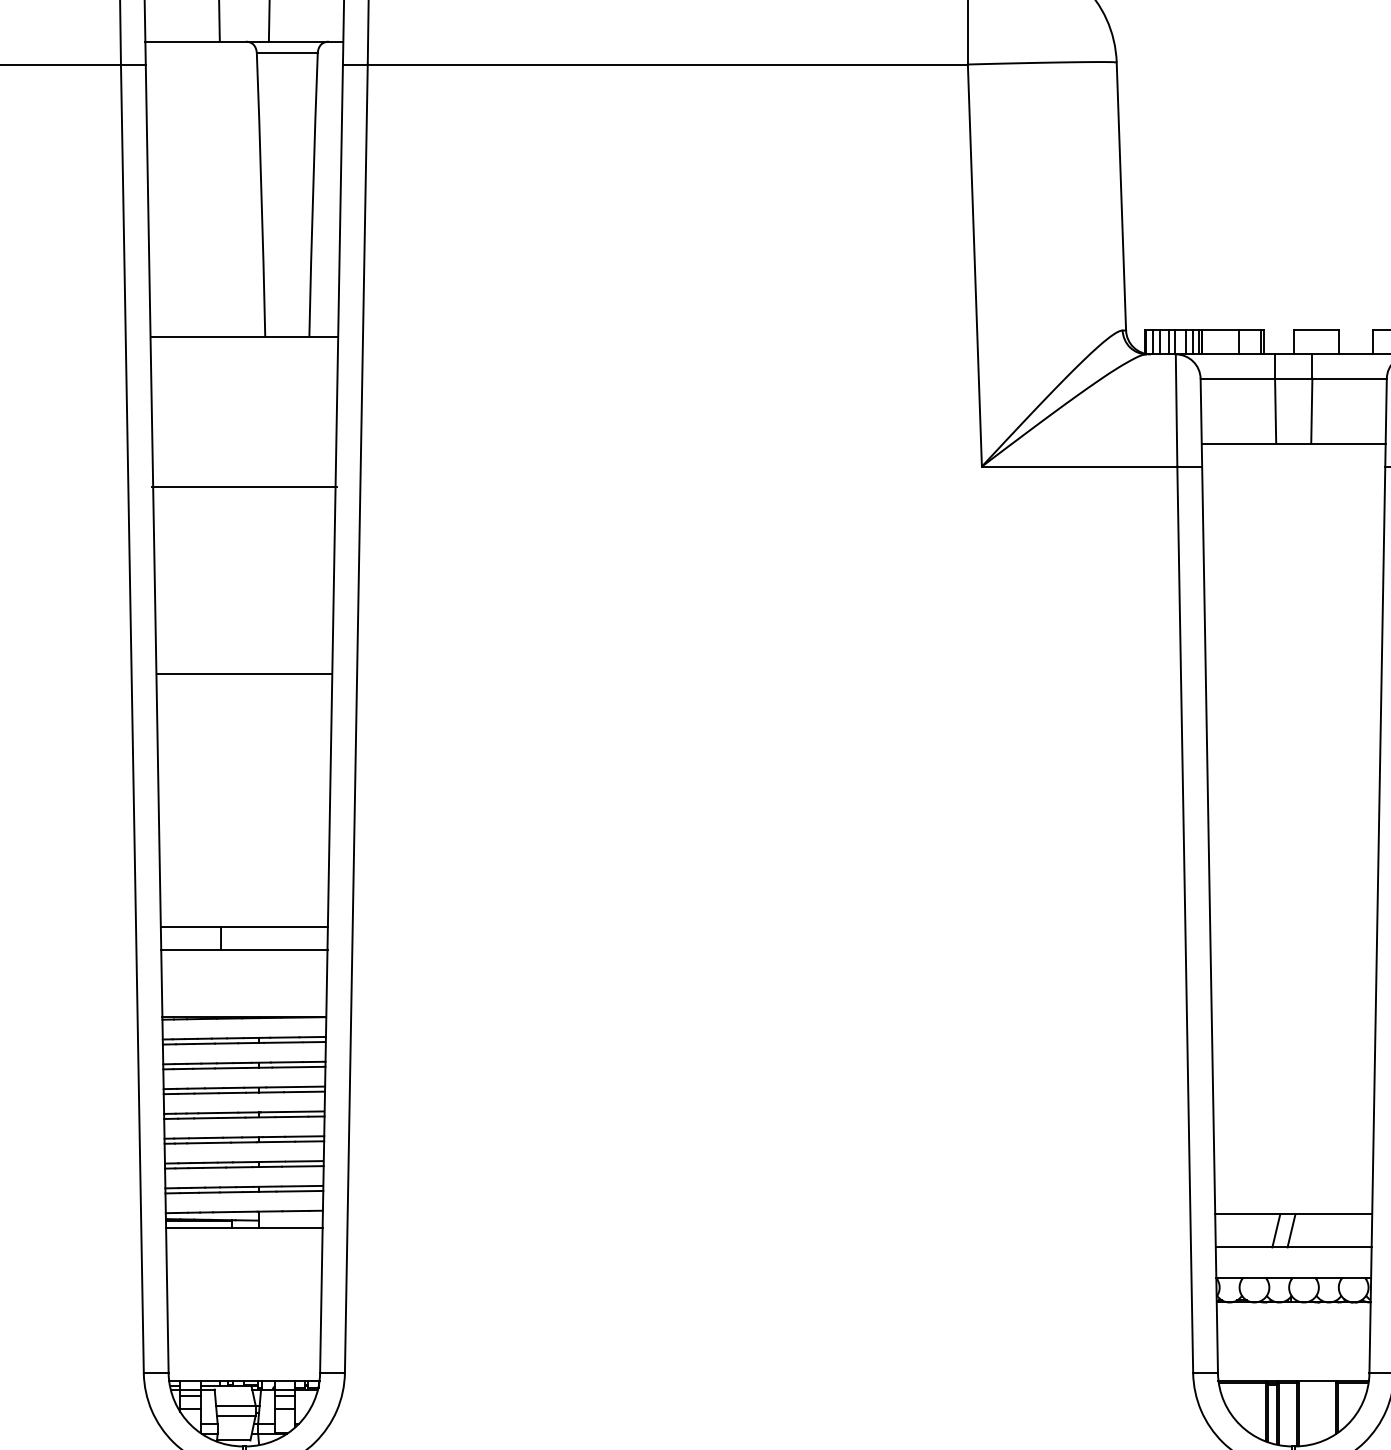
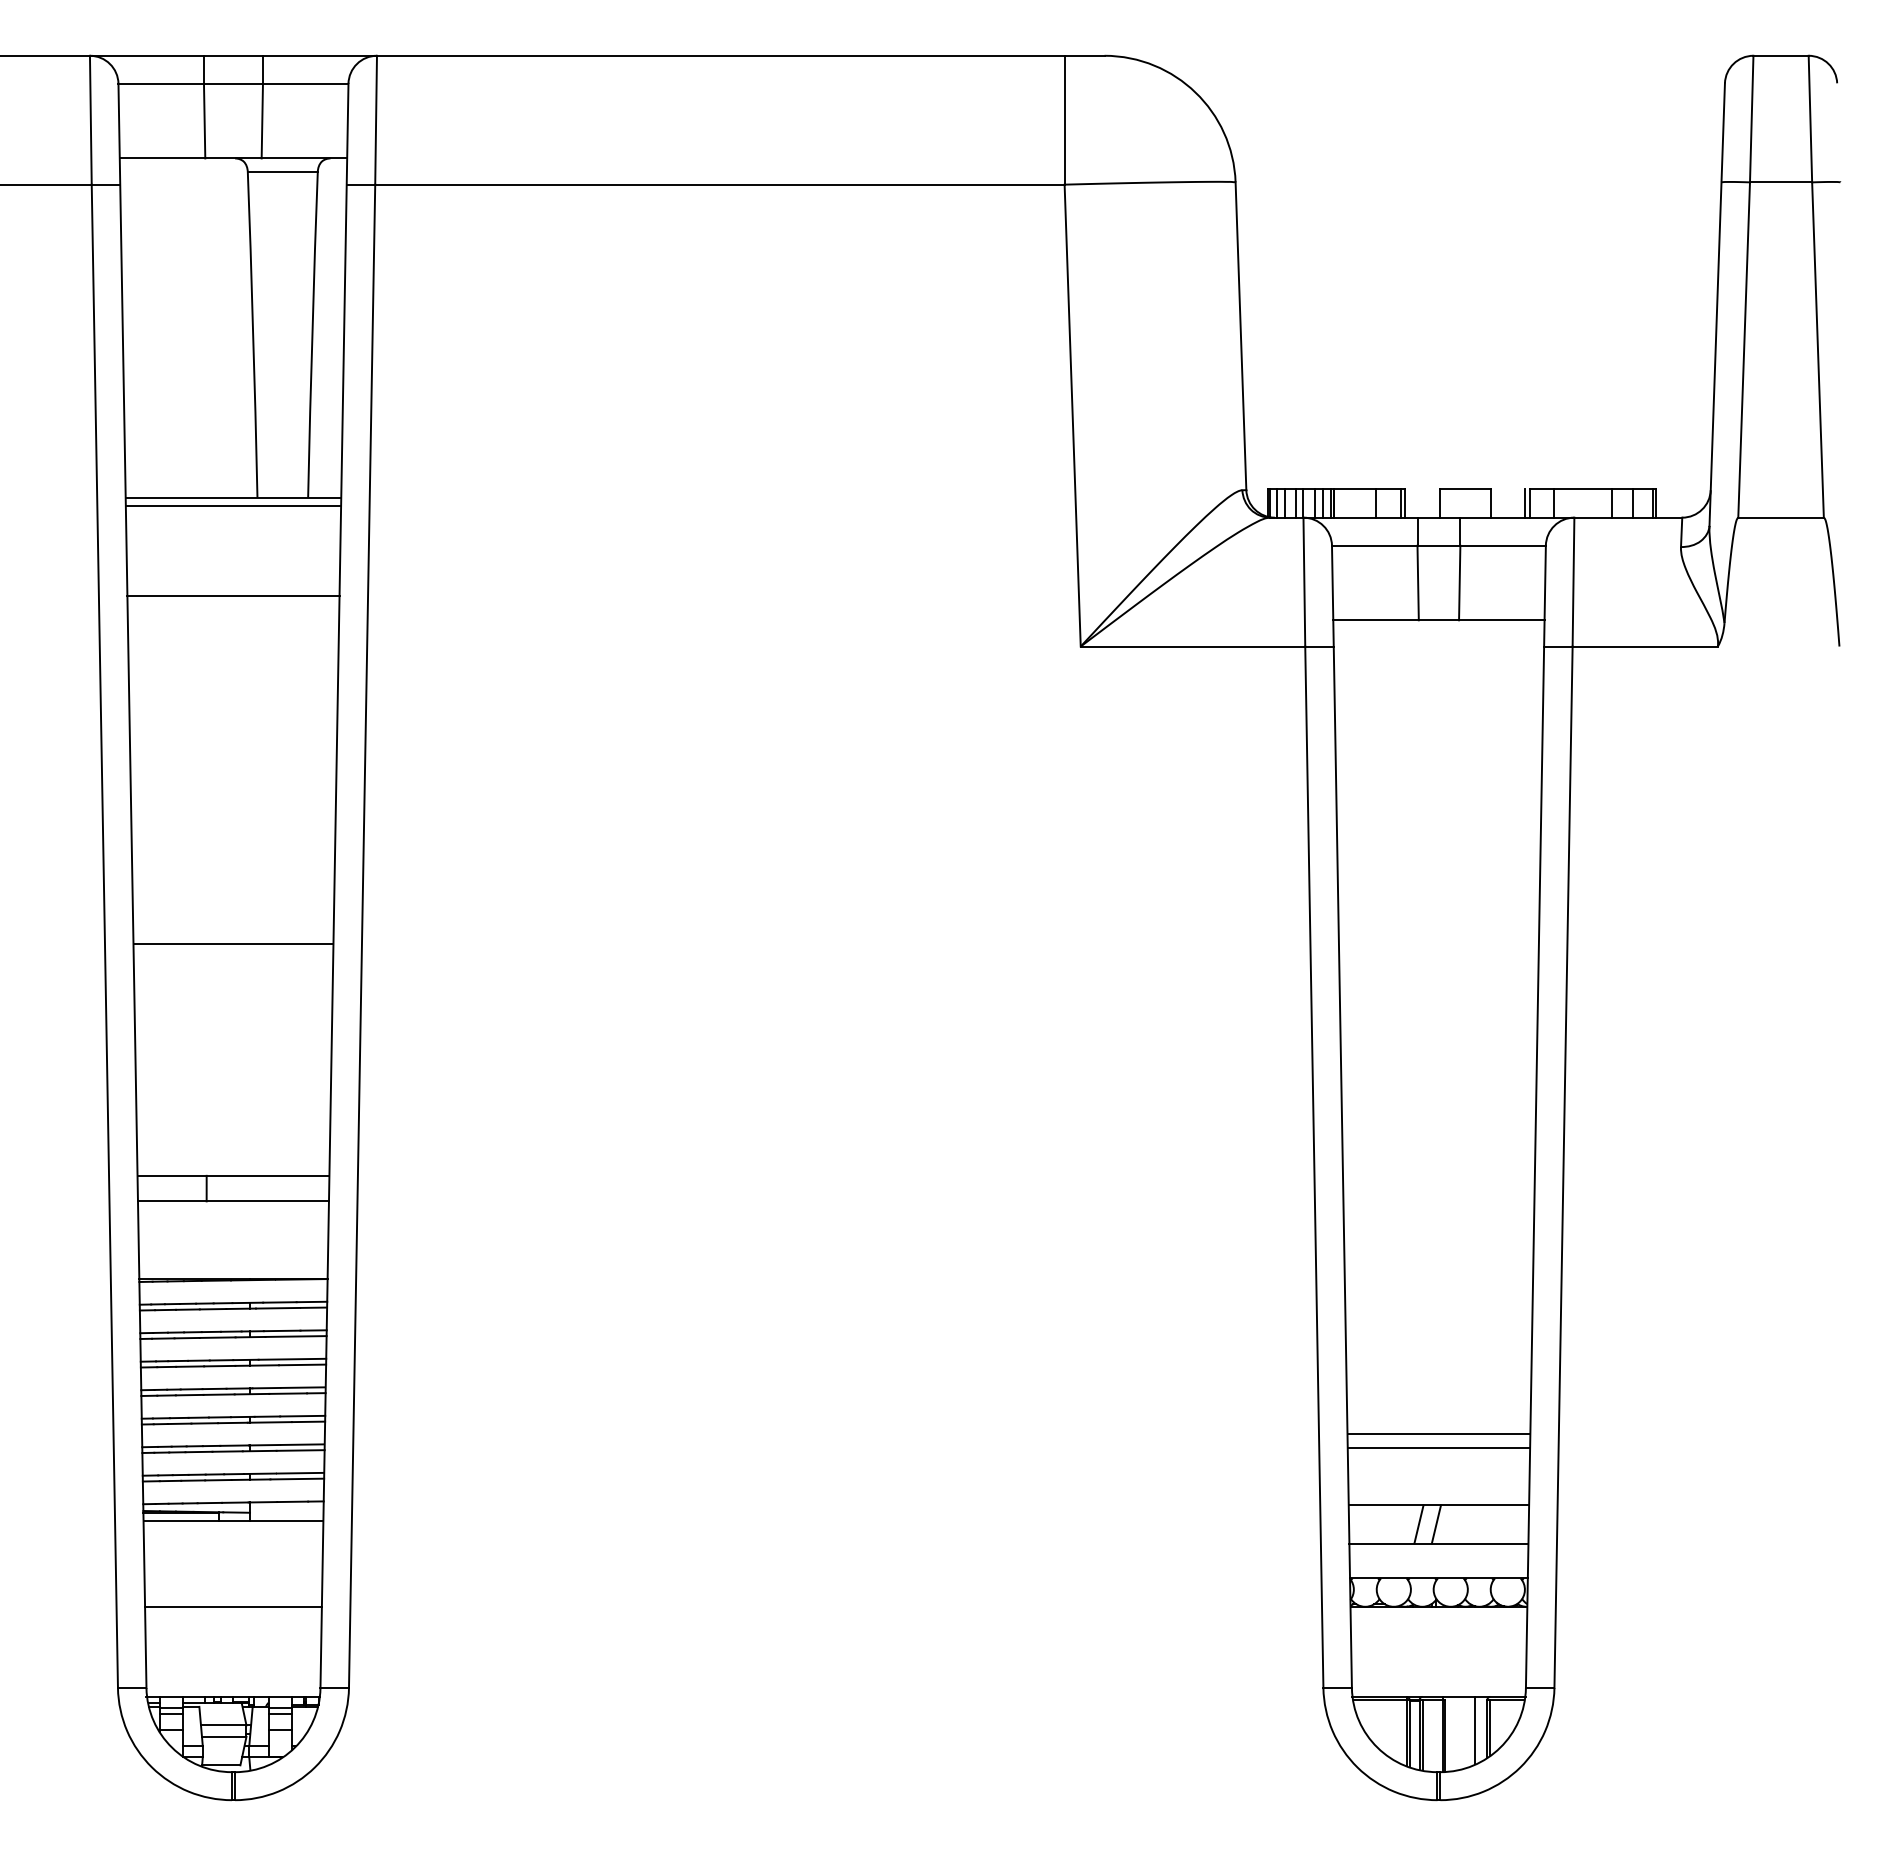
line: (1369, 342) -> (1525, 503), added
line: (244, 344) -> (233, 506), added
line: (244, 487) -> (233, 596), moved
line: (244, 673) -> (233, 944), moved
line: (1293, 1152) -> (1438, 1434), added
line: (1293, 1164) -> (1438, 1448), added
line: (244, 1302) -> (233, 1606), added
line: (1325, 1410) -> (1475, 1730), added

